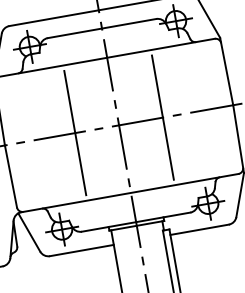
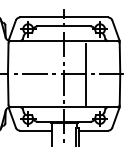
line: (74, 131) -> (42, 73), removed

